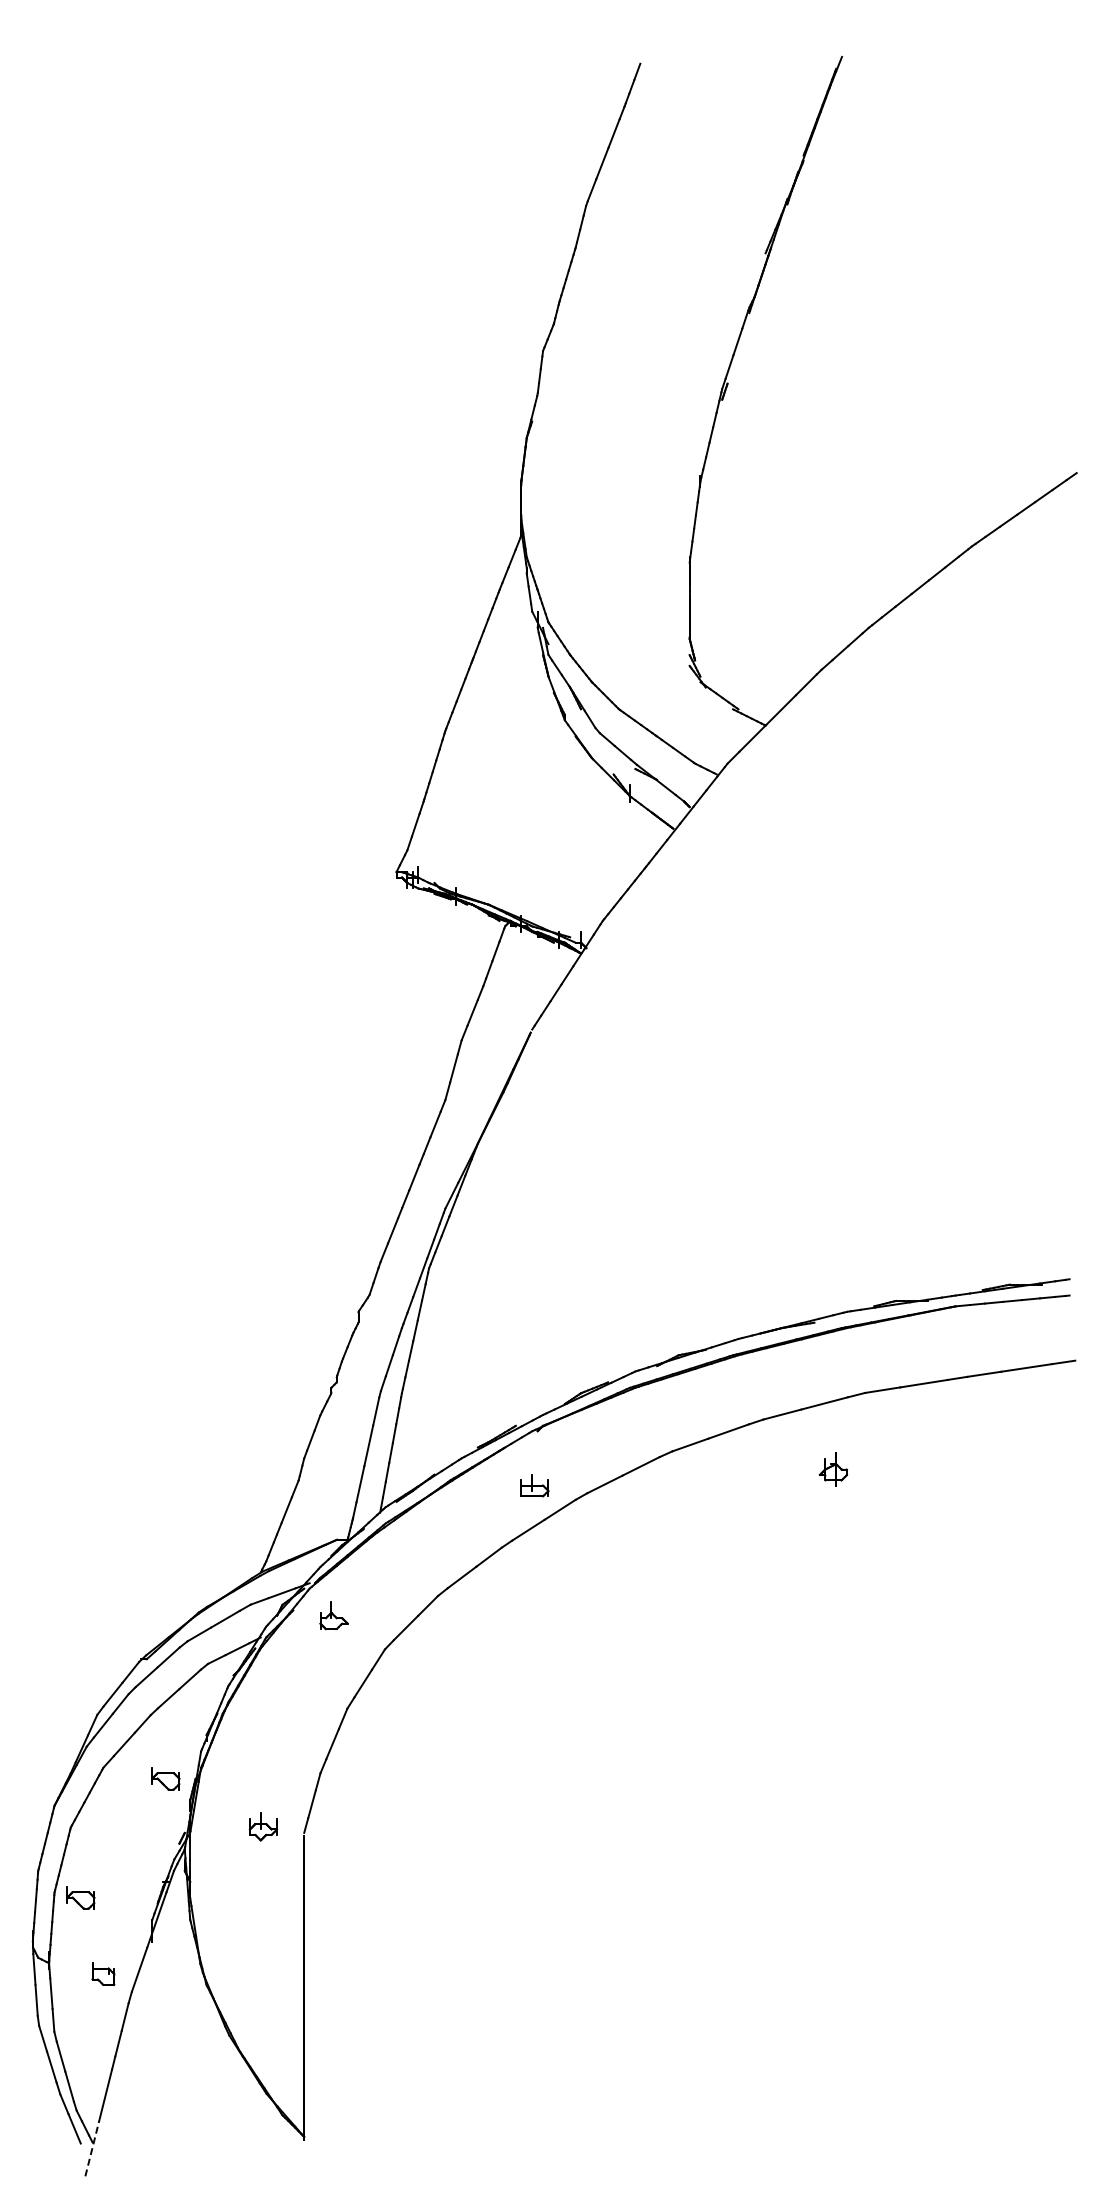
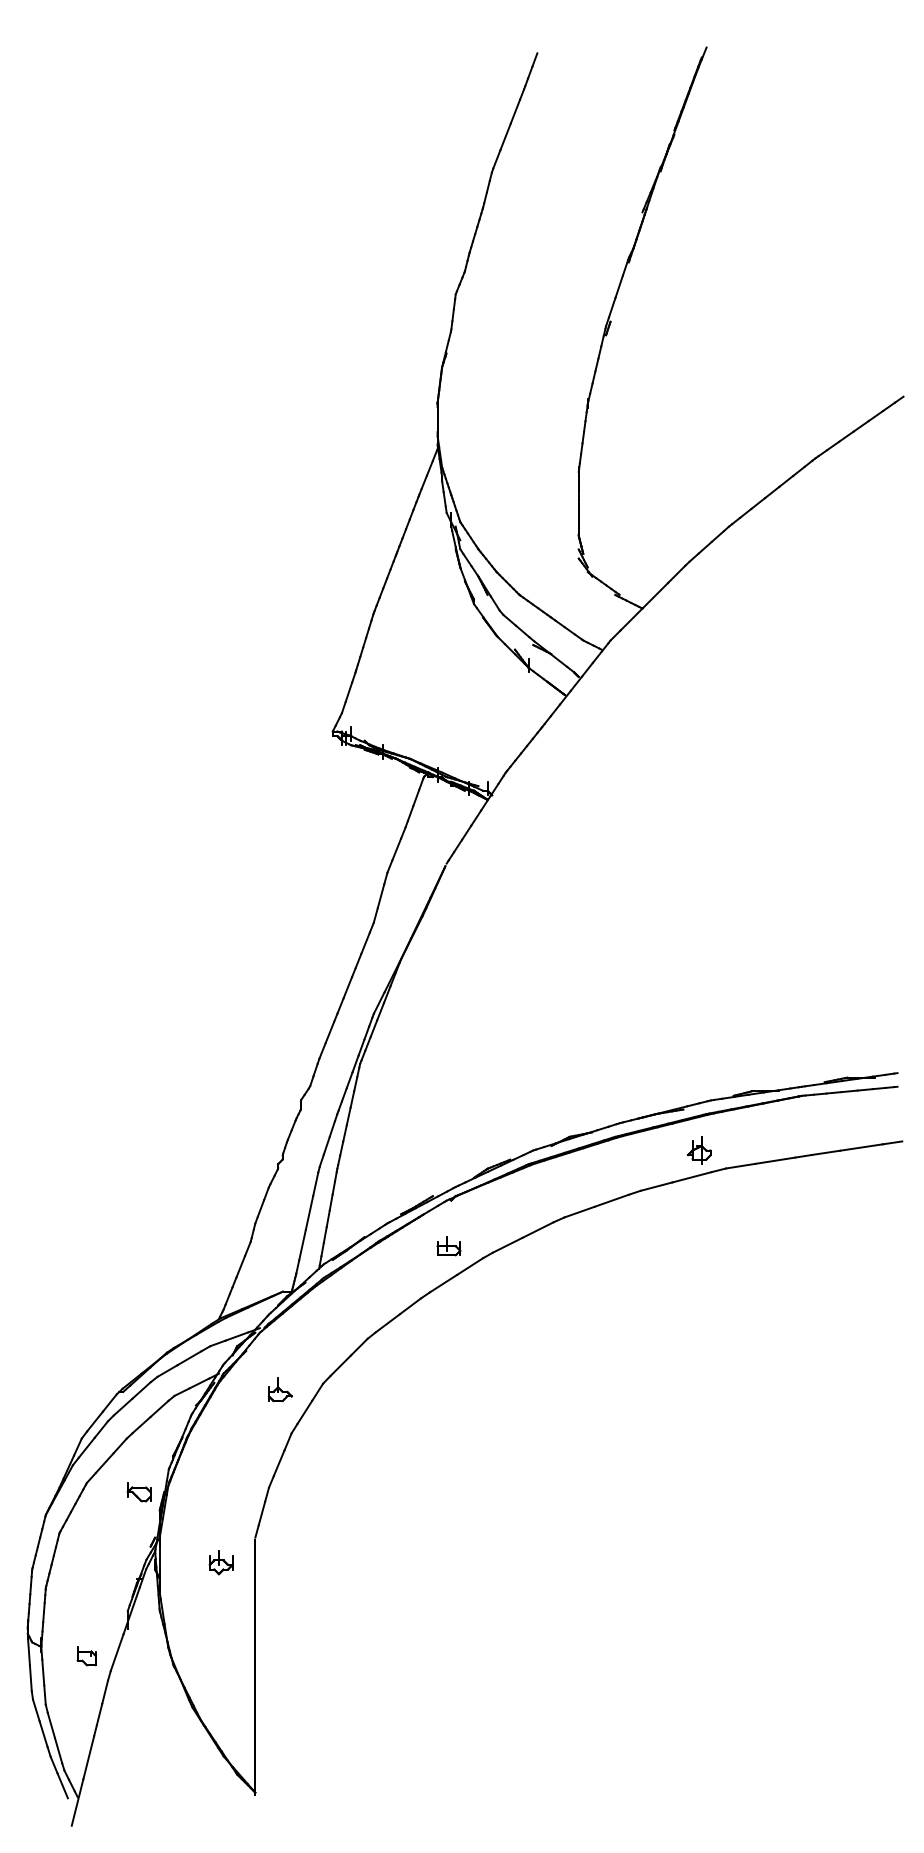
part: (832, 1469) -> (698, 1150), moved
part: (333, 1615) -> (279, 1389), moved
part: (263, 1826) -> (221, 1562), moved
part: (80, 1897) -> (67, 1591), removed
line: (92, 2148) -> (77, 1802), dashed -> solid

